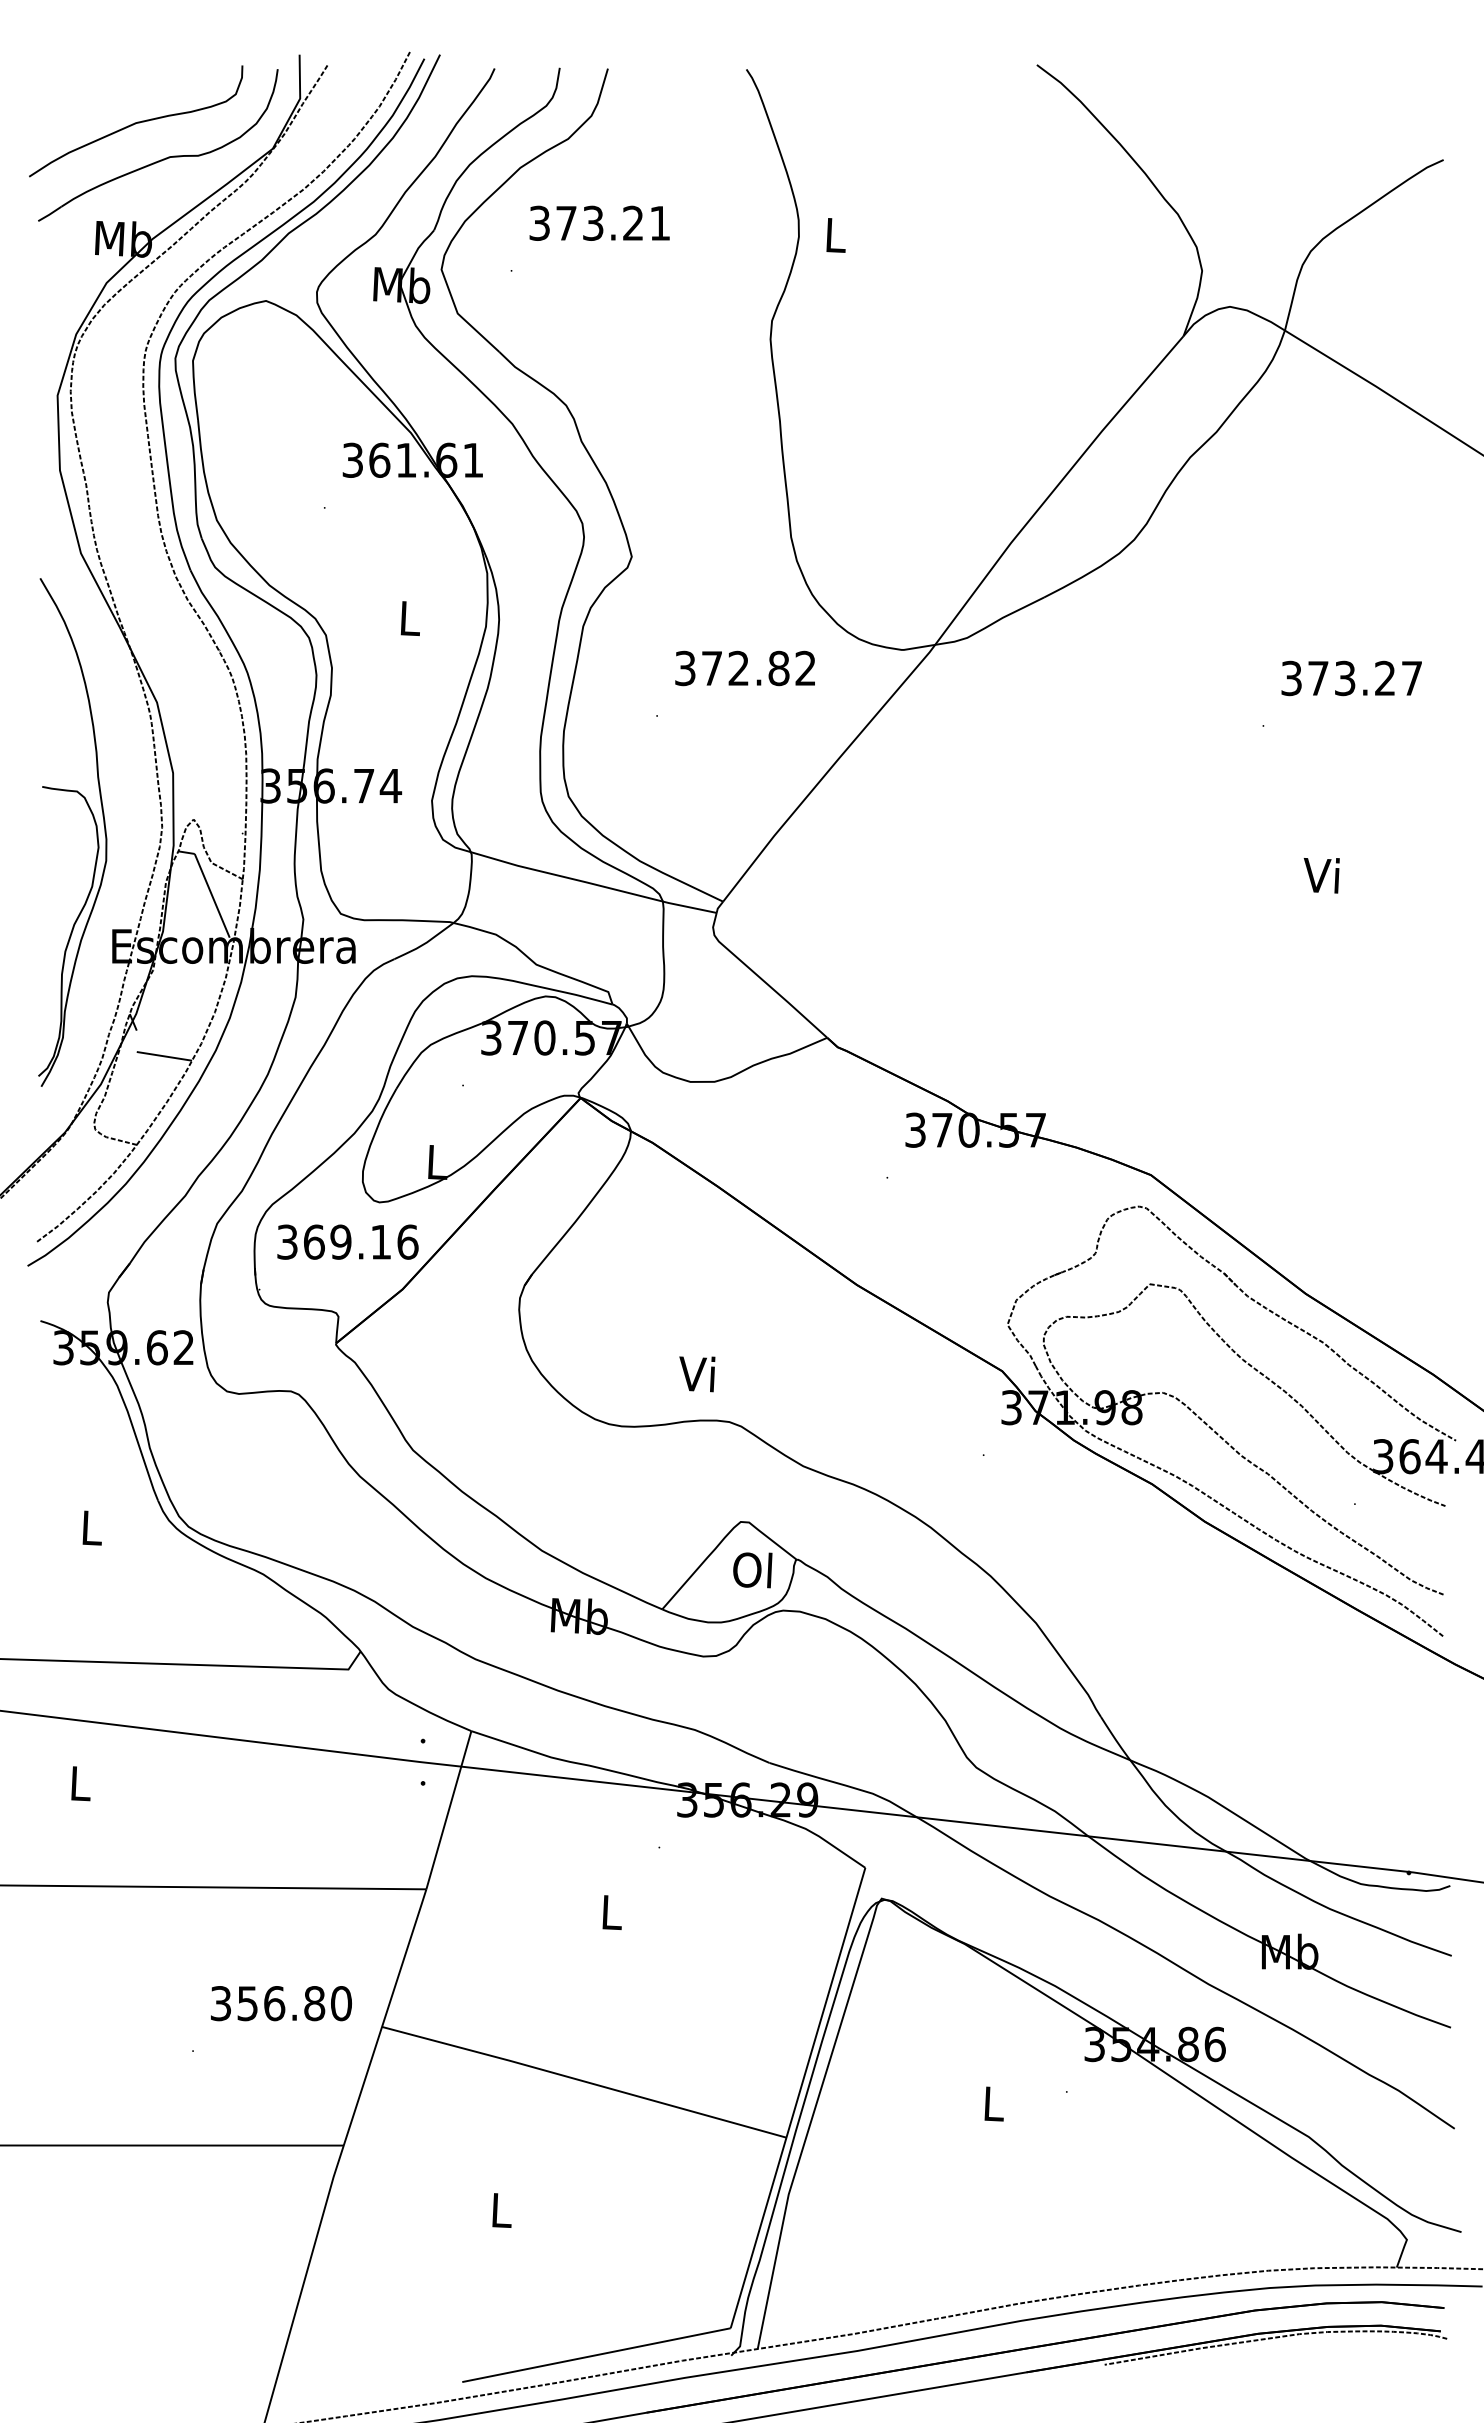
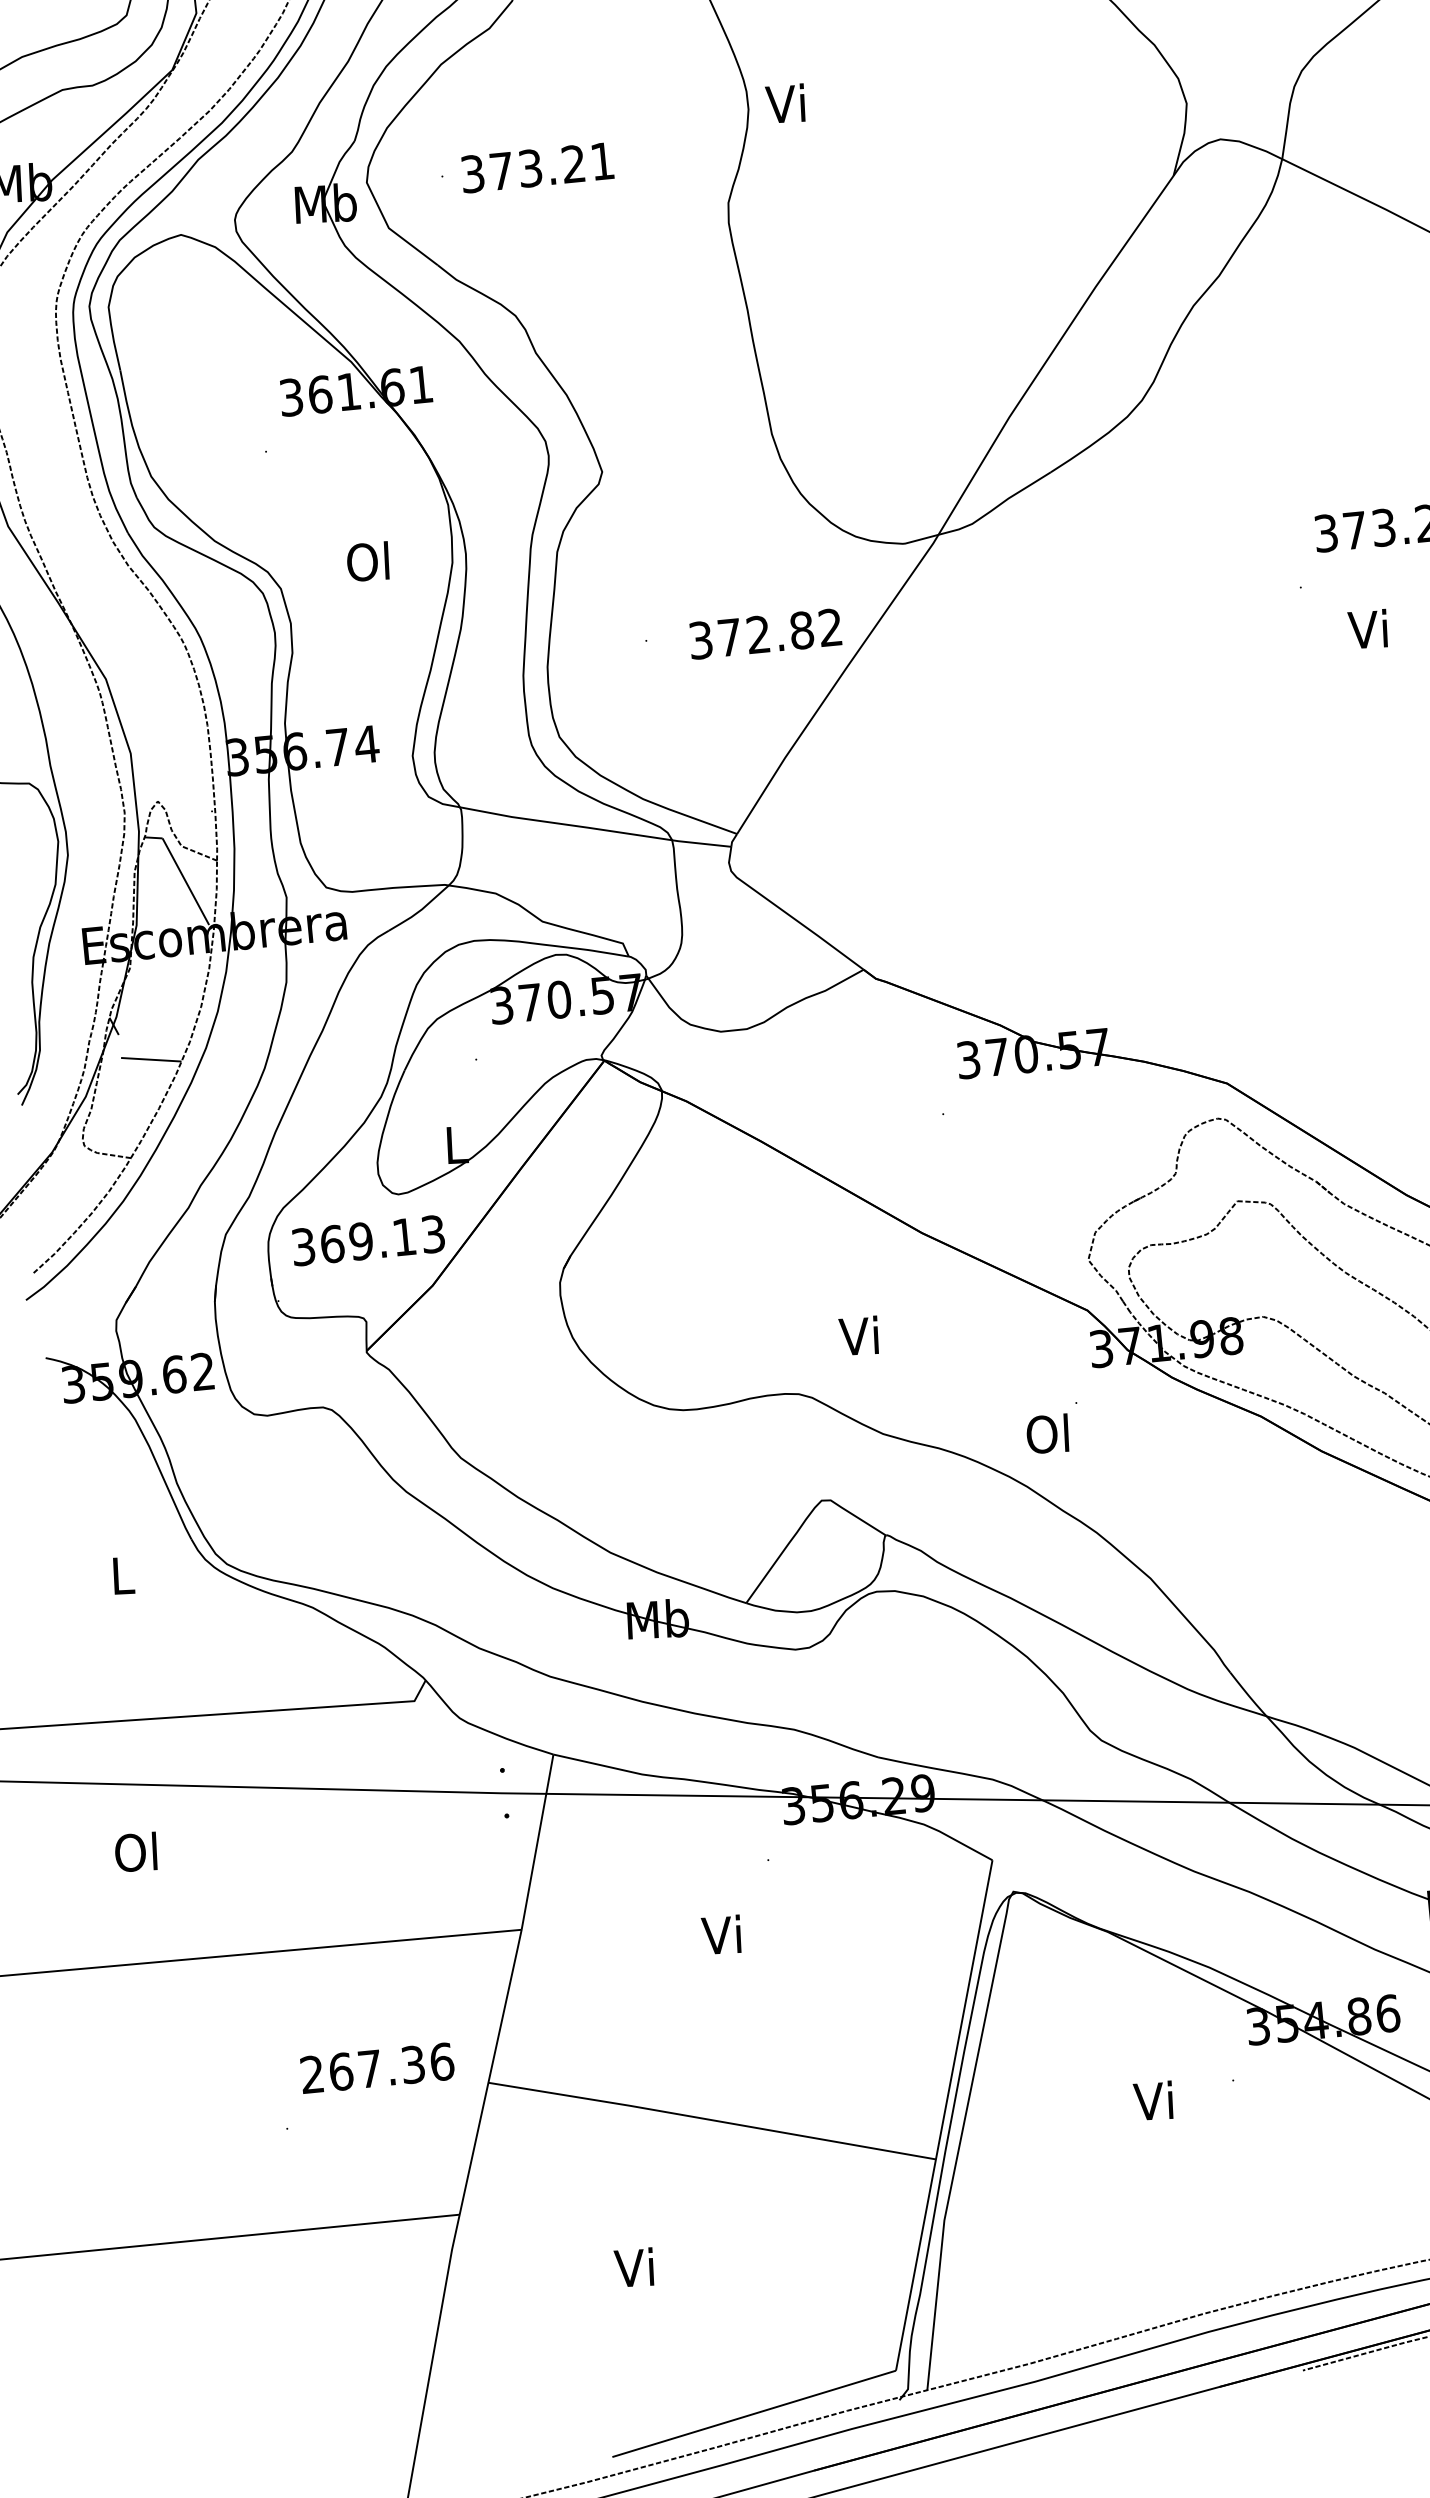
text: (599, 222) -> (537, 166), moved
text: (833, 235) -> (785, 104), L -> Vi
text: (408, 618) -> (368, 562), L -> Ol
text: (744, 668) -> (764, 634), moved
text: (1321, 875) -> (1368, 629), moved
text: (407, 1241) -> (432, 1233), 369.16 -> 369.13
text: (697, 1374) -> (859, 1336), moved
text: (752, 1570) -> (1047, 1434), moved
text: (78, 1783) -> (135, 1852), L -> Ol
text: (610, 1912) -> (722, 1935), L -> Vi
text: (281, 2003) -> (377, 2068), 356.80 -> 267.36
text: (992, 2103) -> (1154, 2100), L -> Vi
text: (499, 2210) -> (634, 2268), L -> Vi

